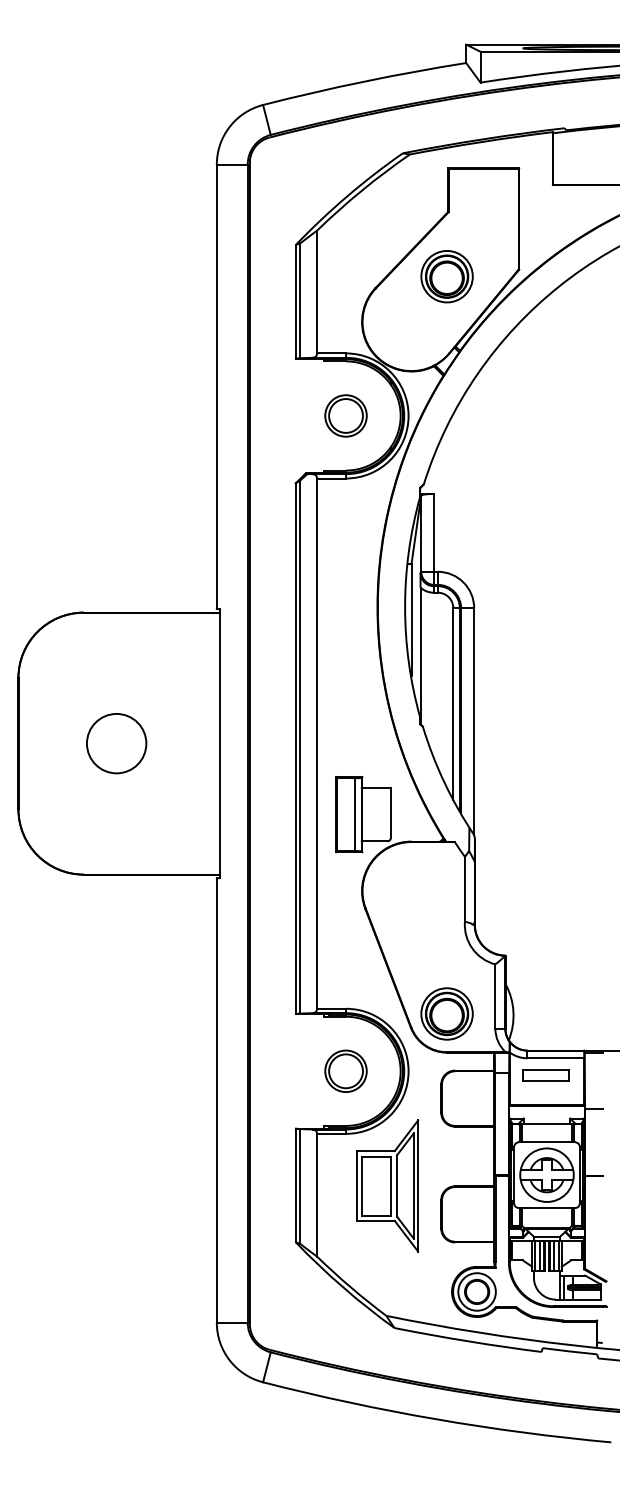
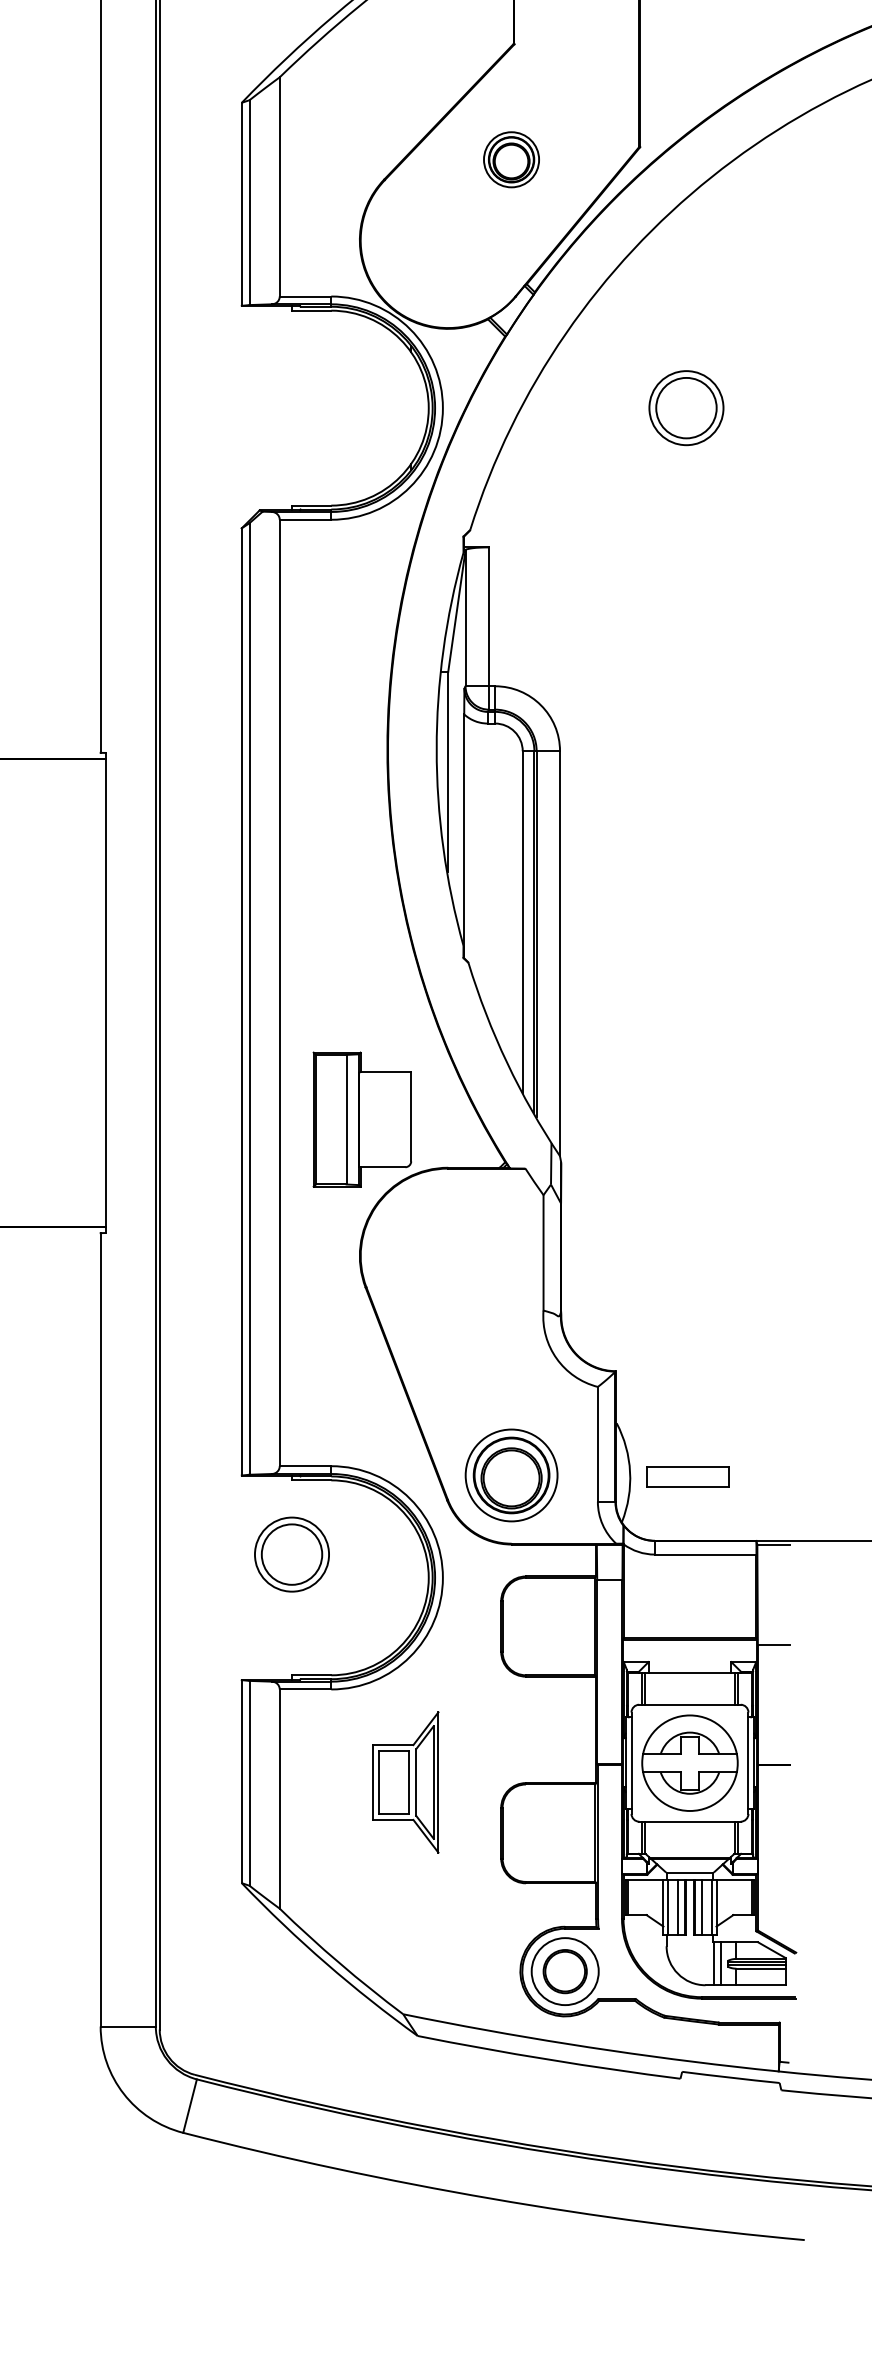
part: (446, 276) -> (510, 159), size x0.6
part: (345, 415) -> (685, 407), moved
part: (345, 1070) -> (291, 1553), moved
part: (545, 1075) -> (687, 1476), moved
part: (387, 1185) -> (405, 1781), size x0.6

